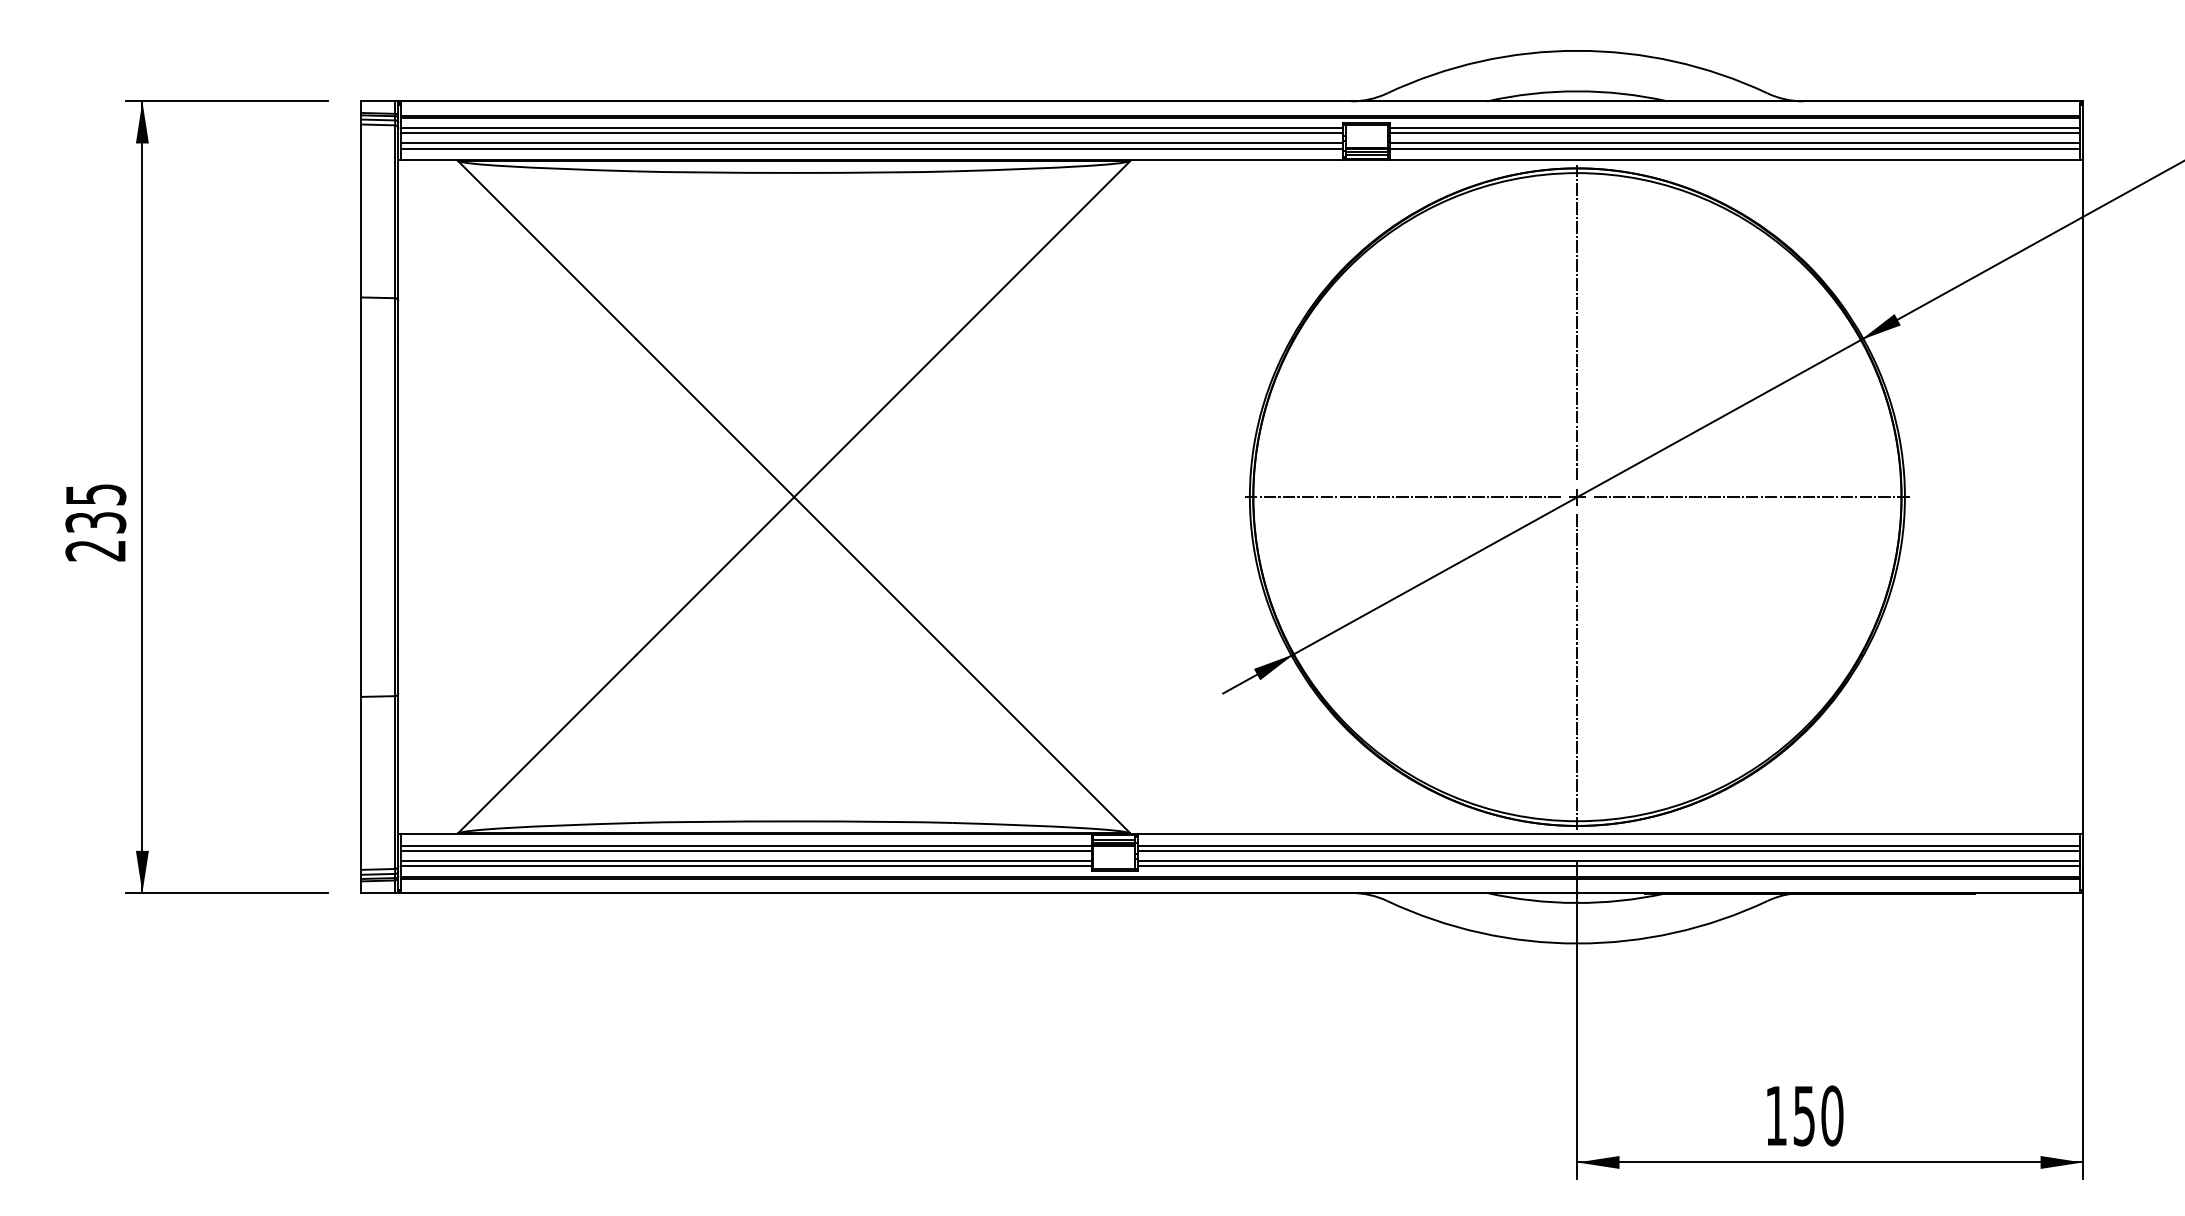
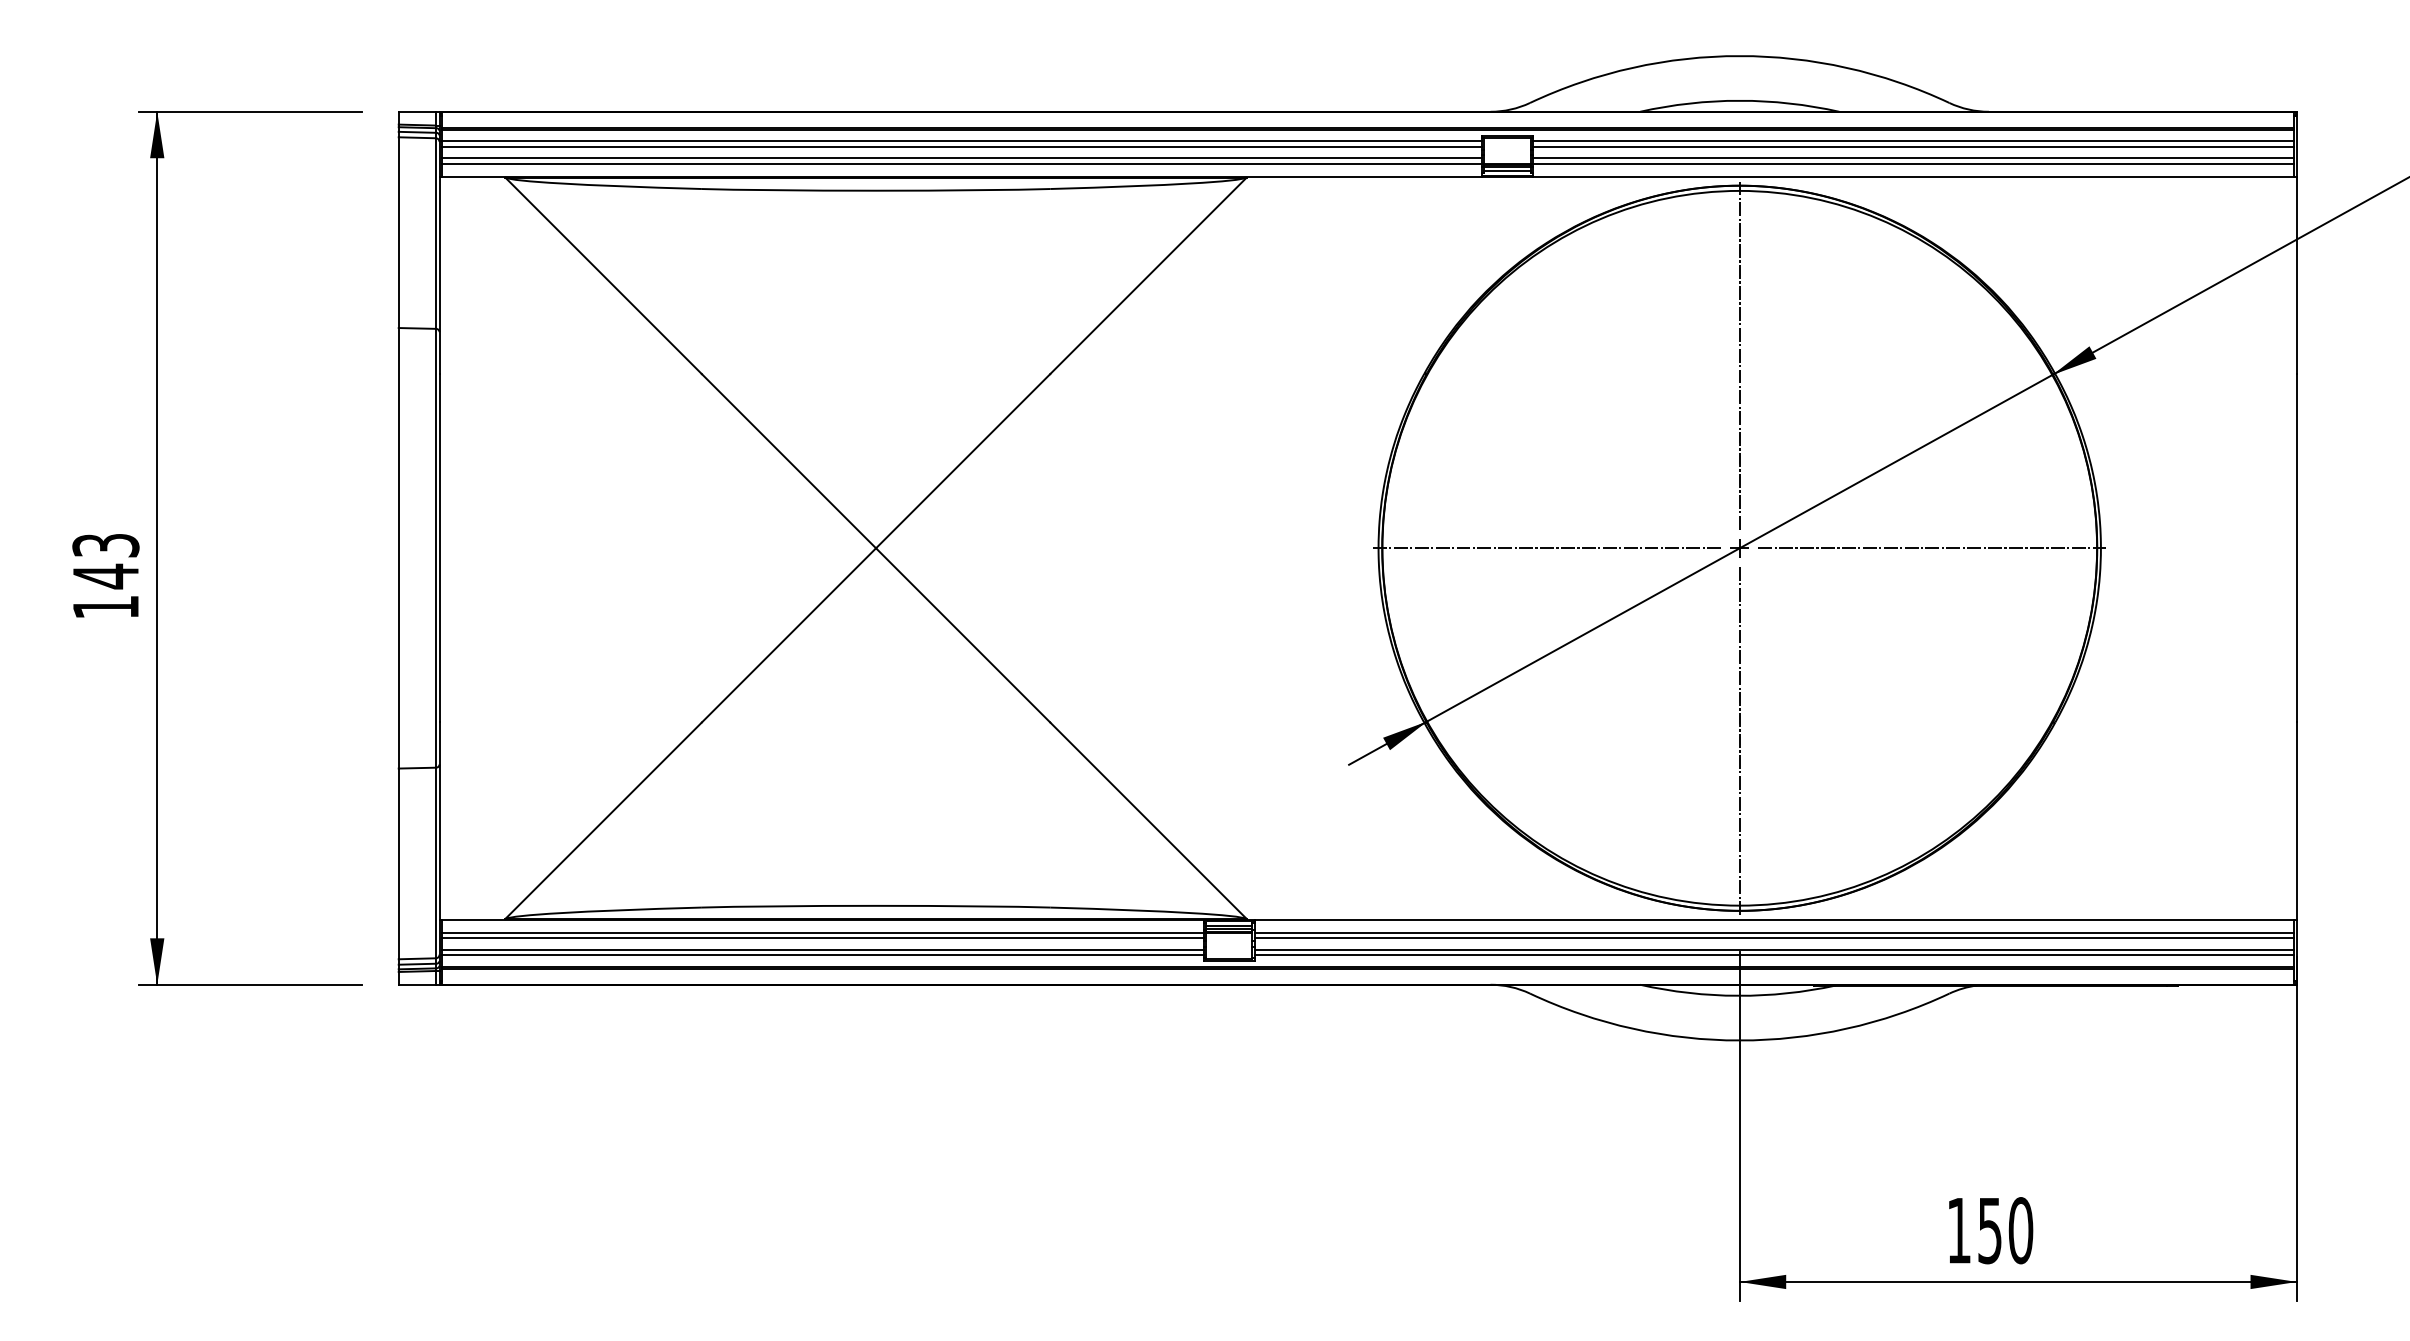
text: (95, 522) -> (105, 576), 235 -> 143

